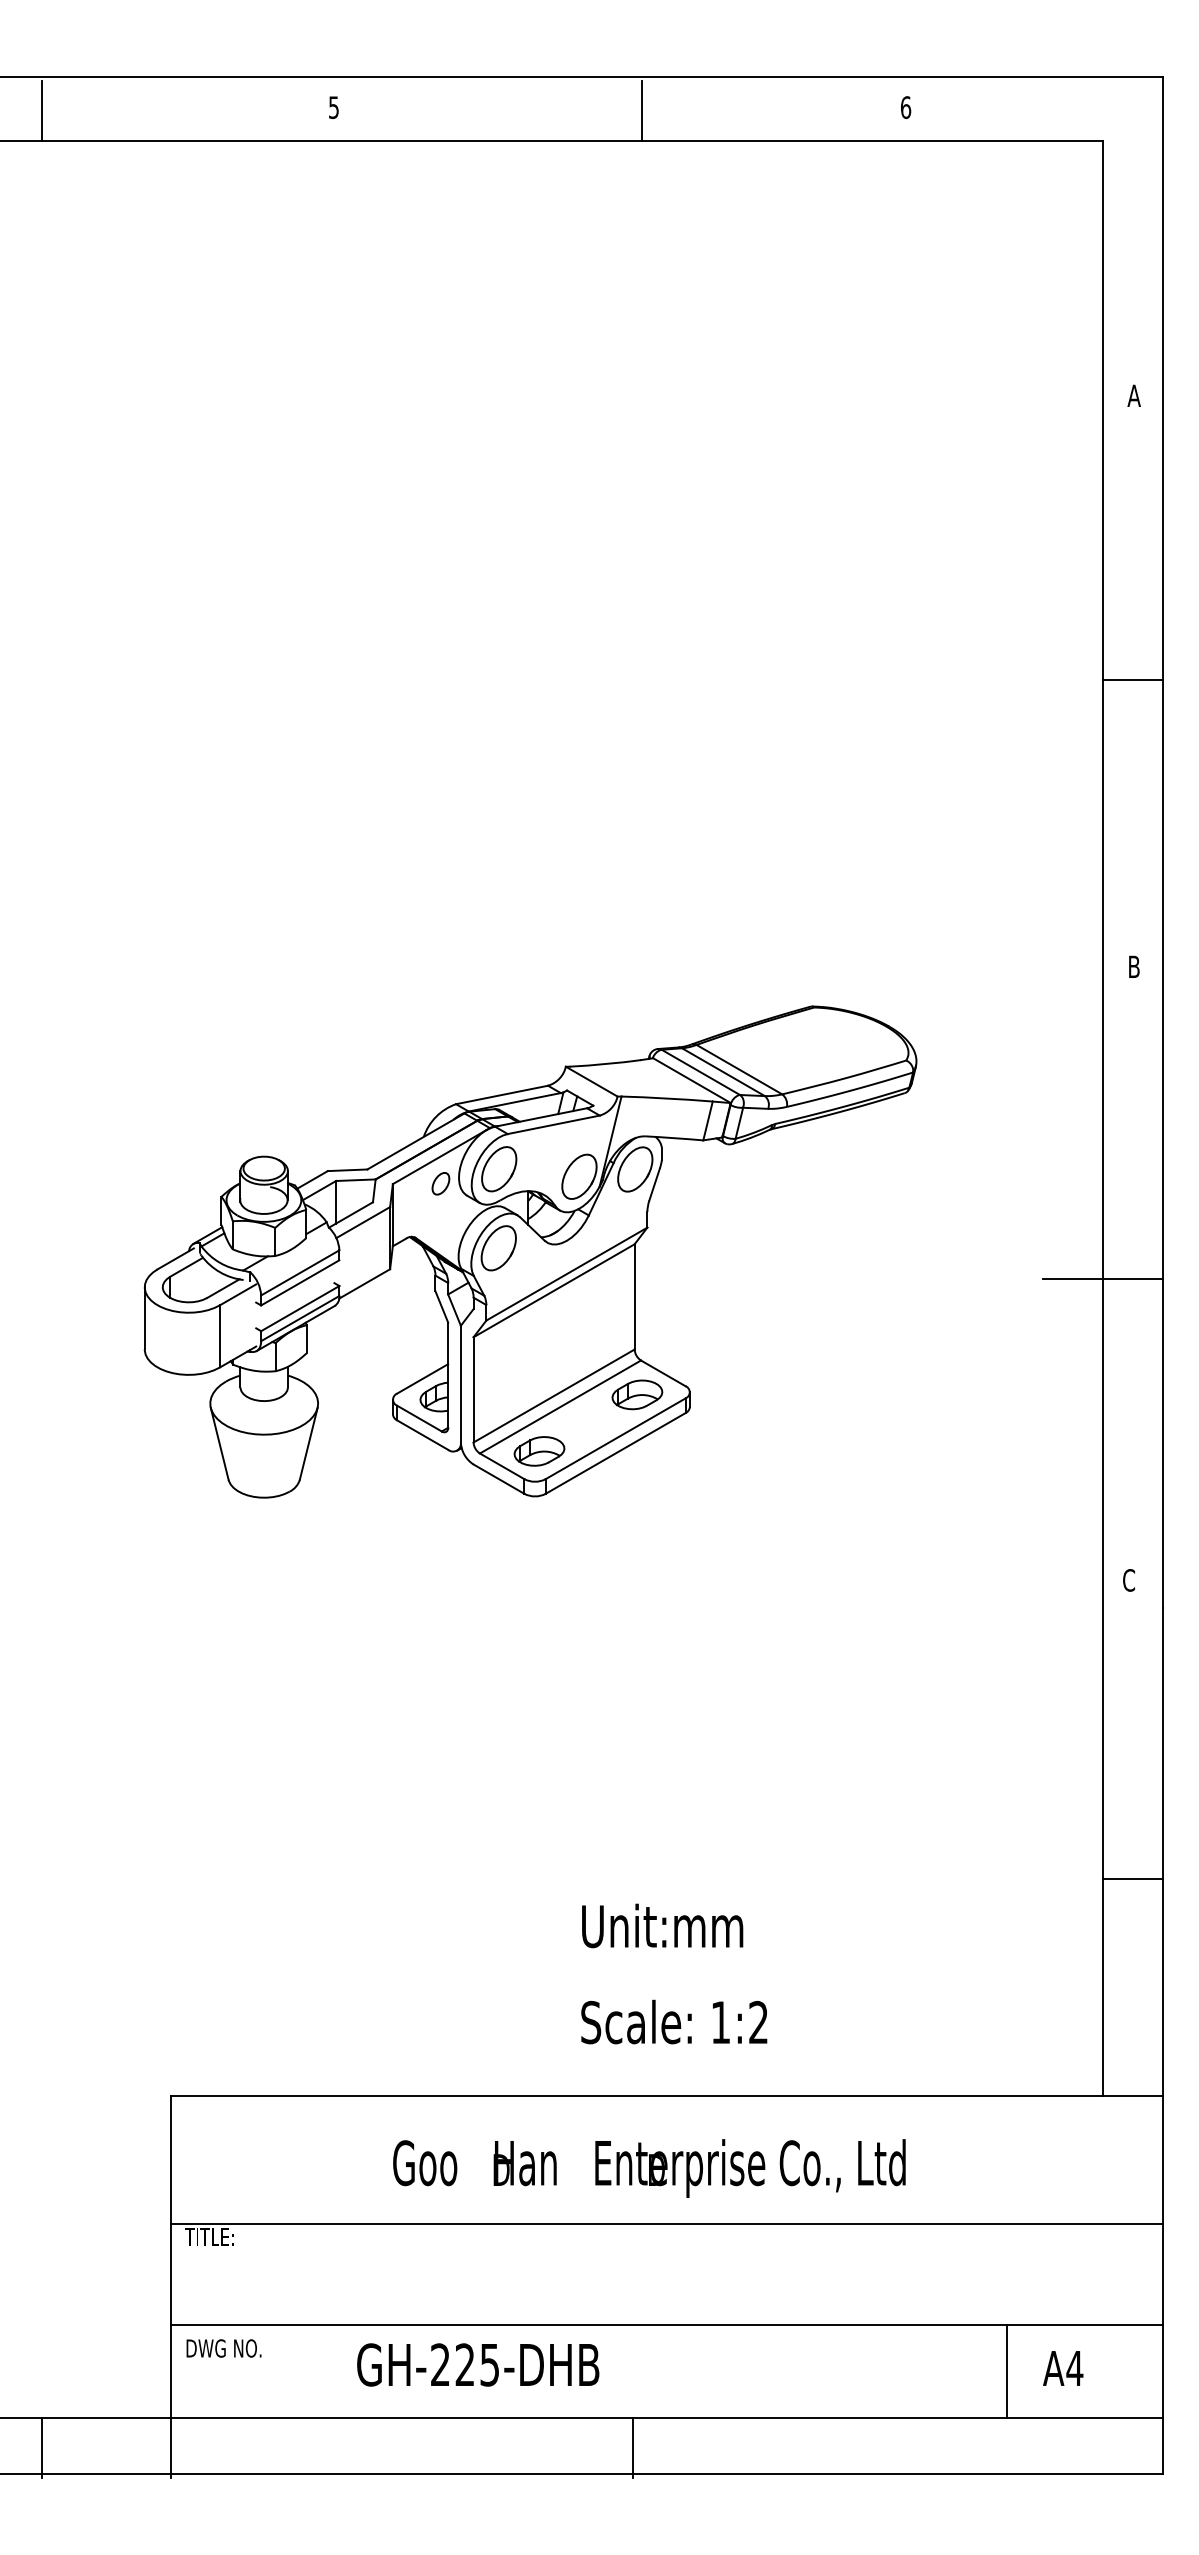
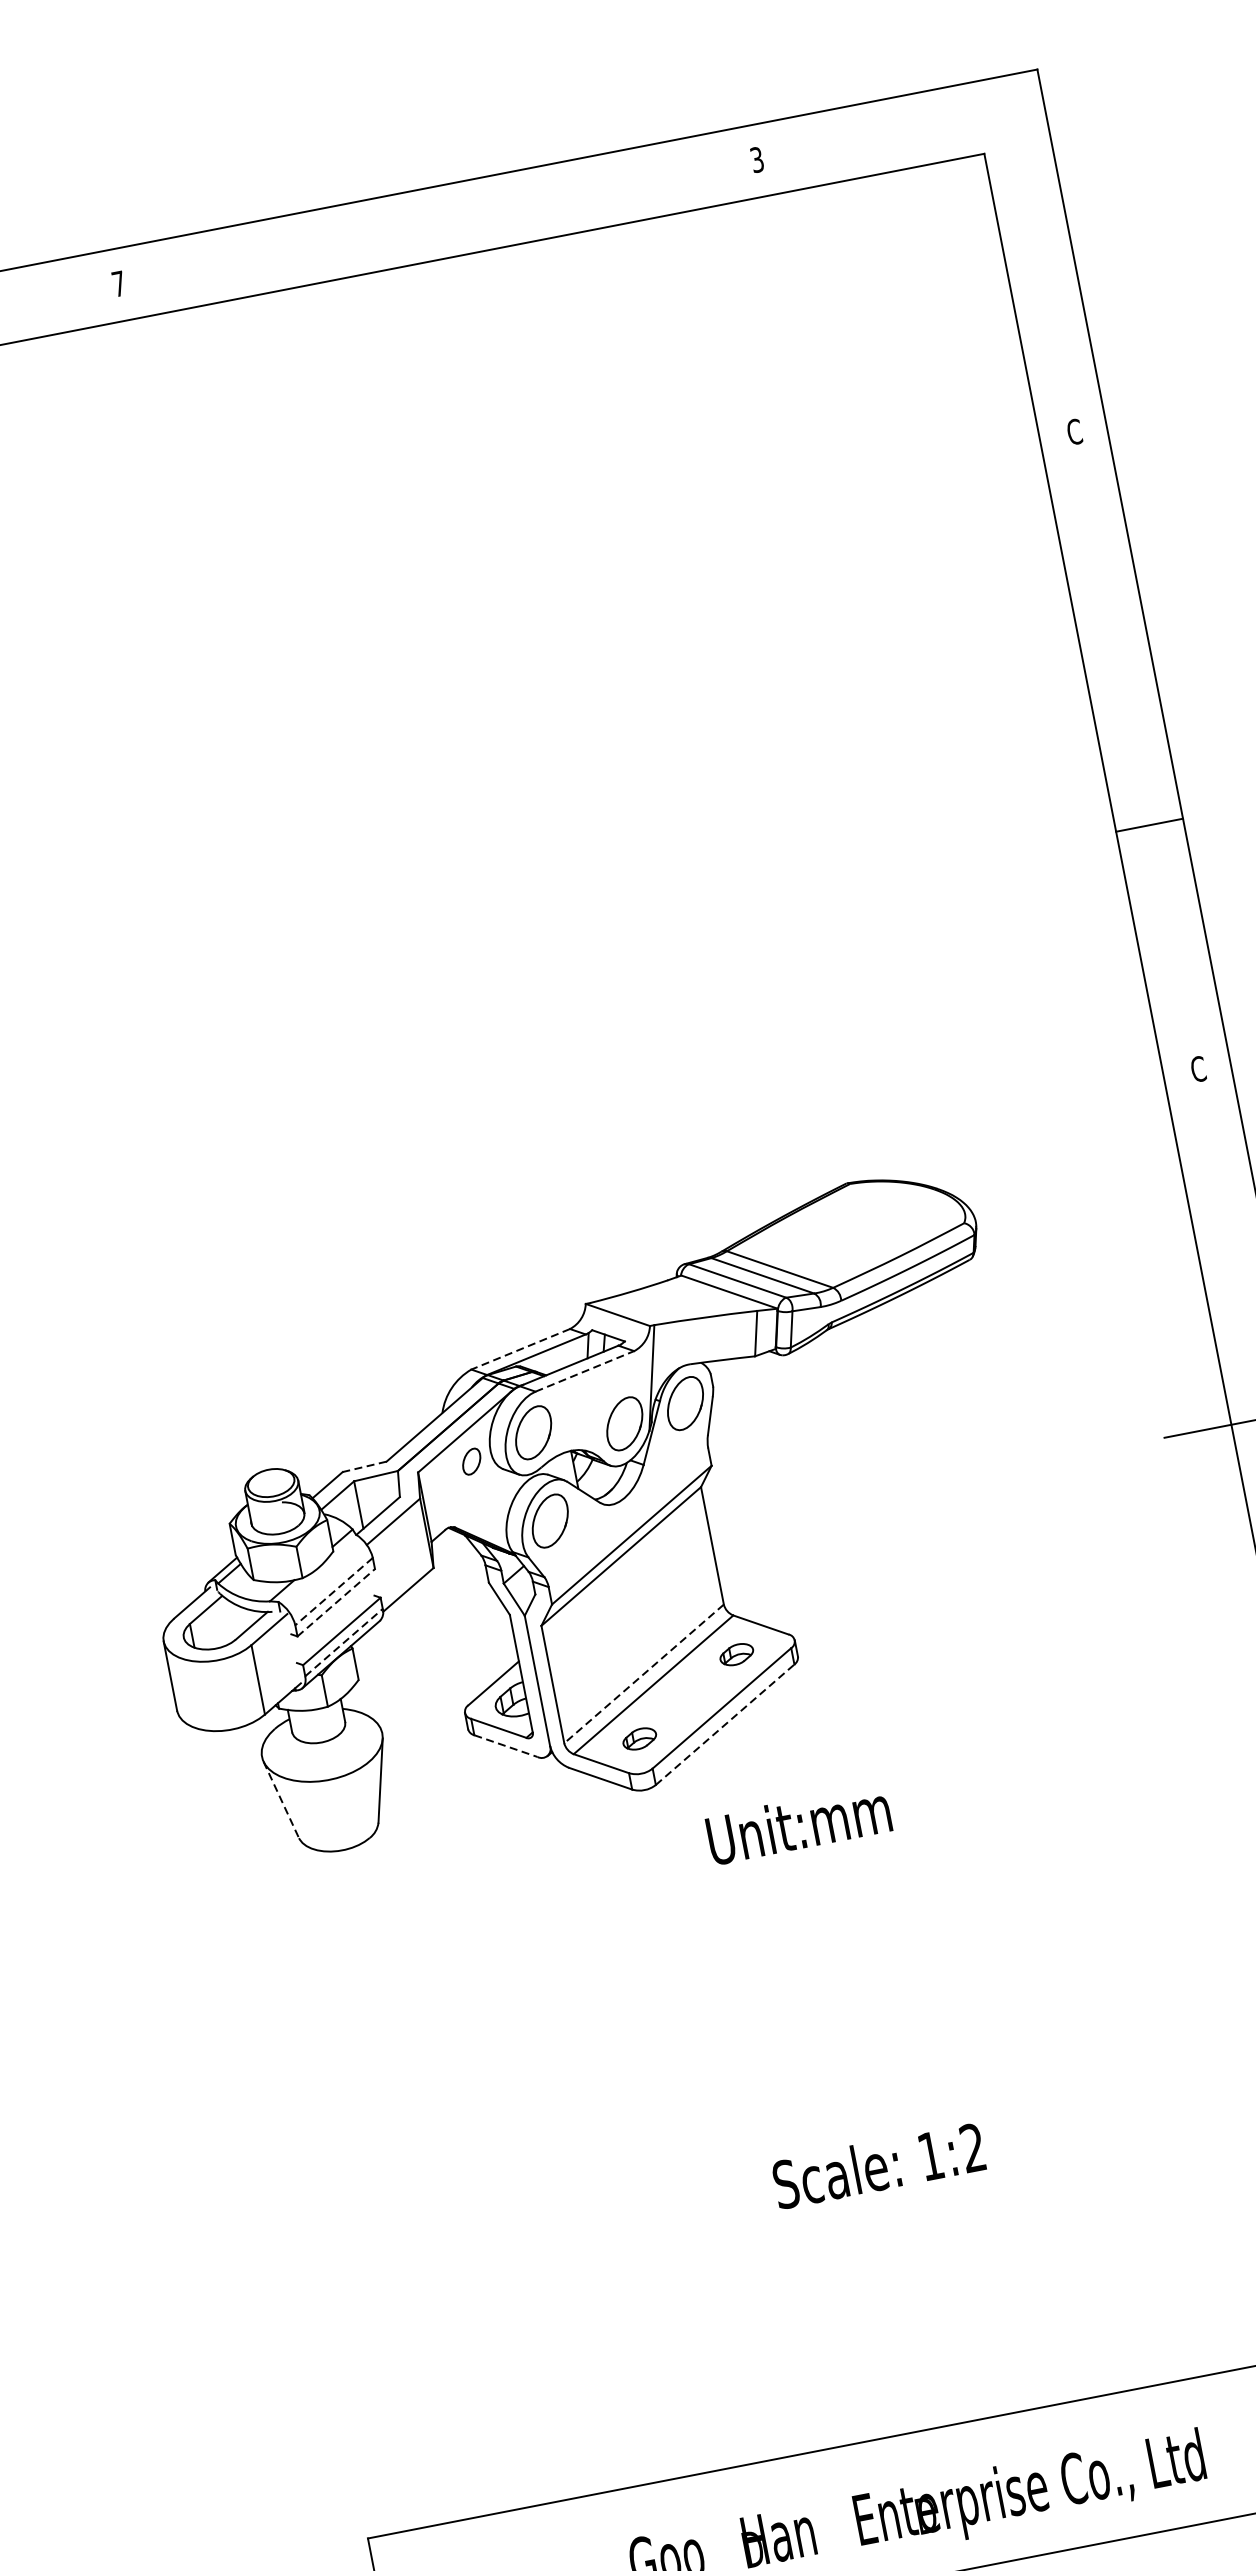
text: (333, 107) -> (118, 283), 5 -> 7
text: (906, 107) -> (757, 159), 6 -> 3
line: (641, 110) -> (462, 220), removed
text: (1133, 395) -> (1073, 431), A -> C
line: (1133, 680) -> (1150, 825), moved
text: (1134, 966) -> (1198, 1068), B -> C
line: (502, 1094) -> (521, 1348), solid -> dashed
line: (553, 1124) -> (584, 1371), solid -> dashed
line: (347, 1170) -> (364, 1467), solid -> dashed
line: (299, 1273) -> (333, 1592), solid -> dashed
line: (300, 1282) -> (336, 1602), solid -> dashed
line: (300, 1318) -> (344, 1642), solid -> dashed
part: (637, 1394) -> (736, 1654), size x0.6
line: (554, 1395) -> (644, 1673), solid -> dashed
line: (423, 1435) -> (506, 1746), solid -> dashed
line: (219, 1444) -> (281, 1800), solid -> dashed
part: (539, 1451) -> (639, 1739), size x0.6
line: (615, 1453) -> (725, 1724), solid -> dashed
text: (662, 1925) -> (798, 1823), moved
text: (674, 2021) -> (878, 2165), moved

